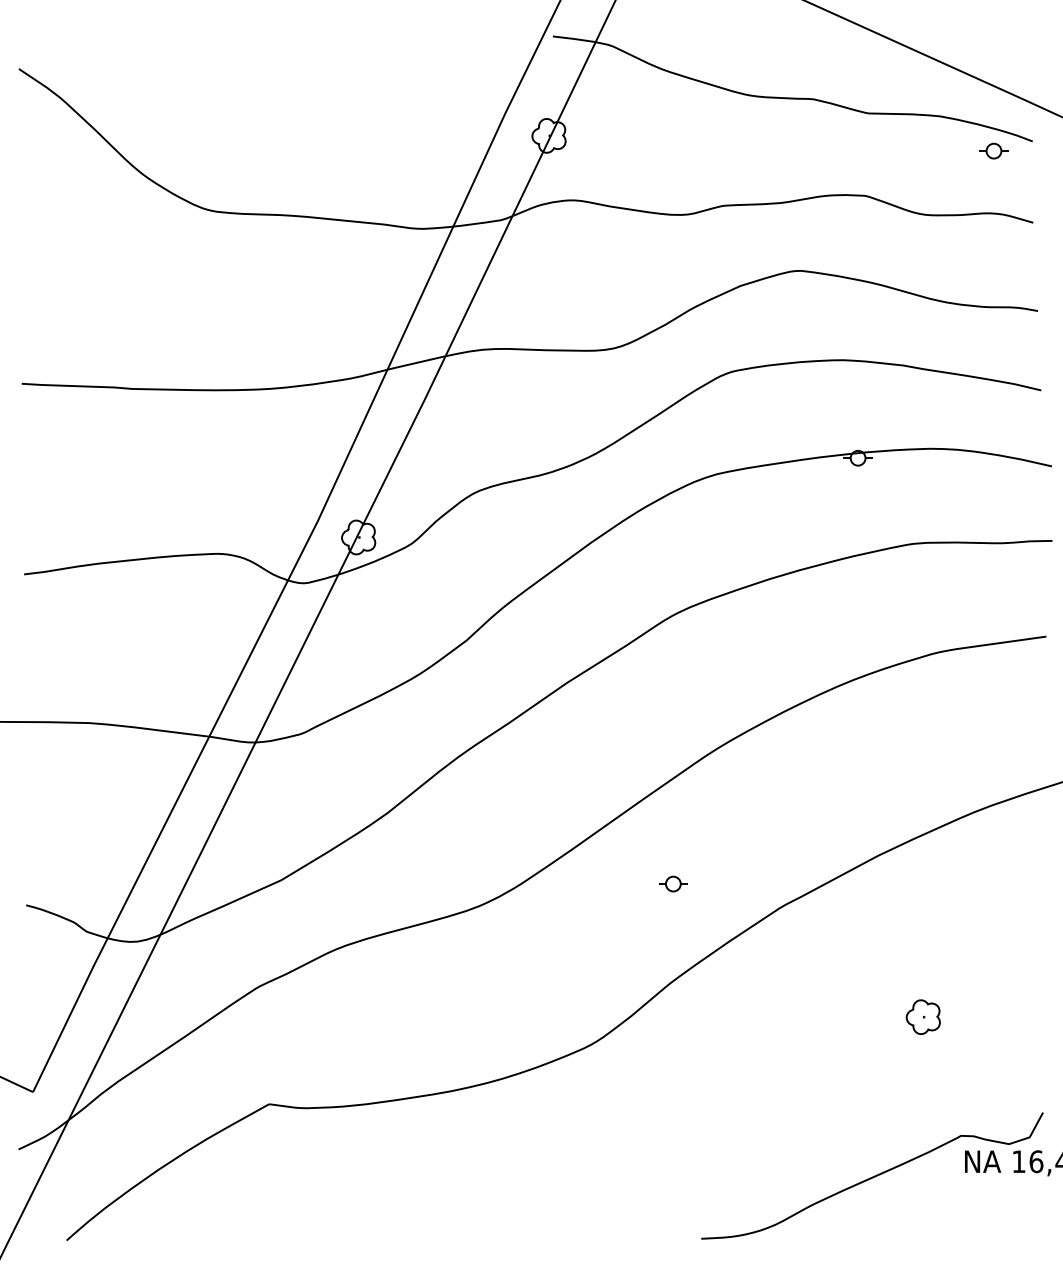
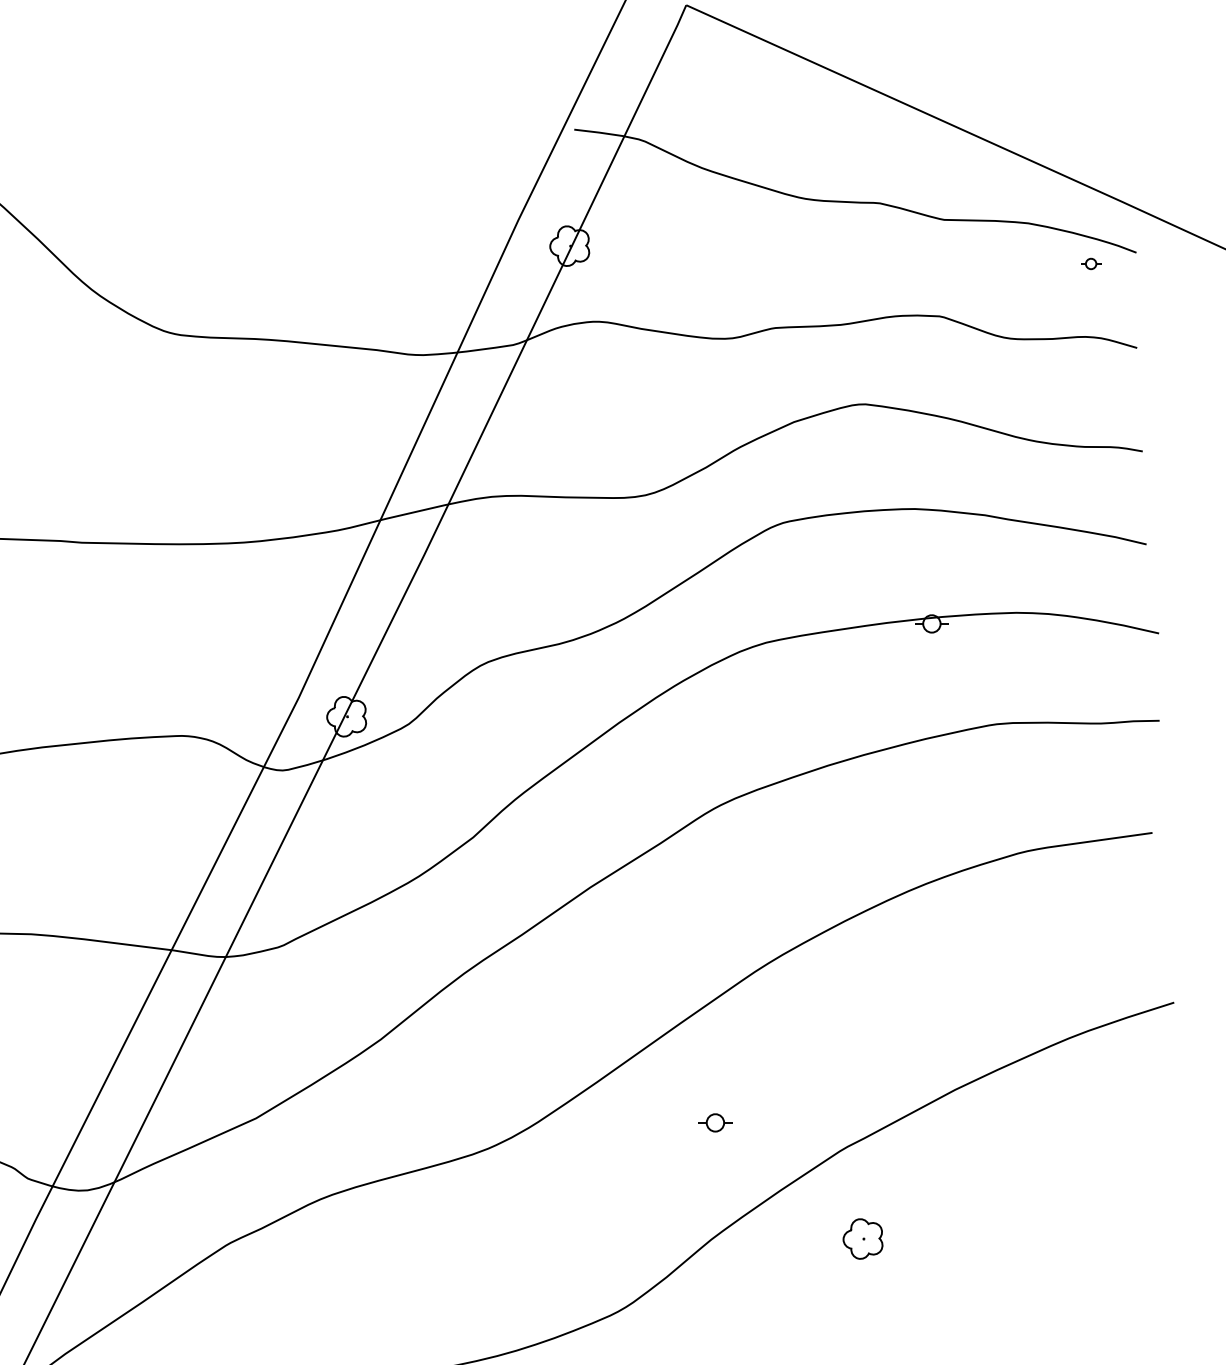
part: (993, 150) -> (1090, 263), size x0.6
part: (922, 1016) -> (862, 1238), moved

